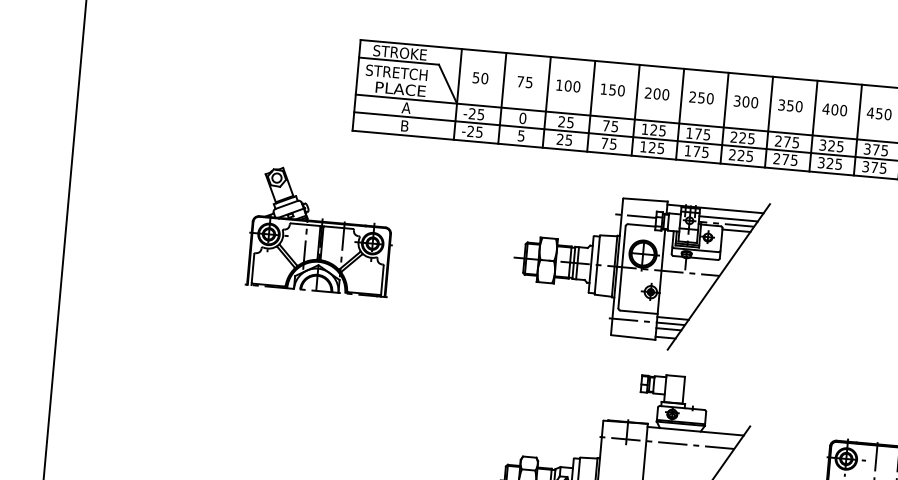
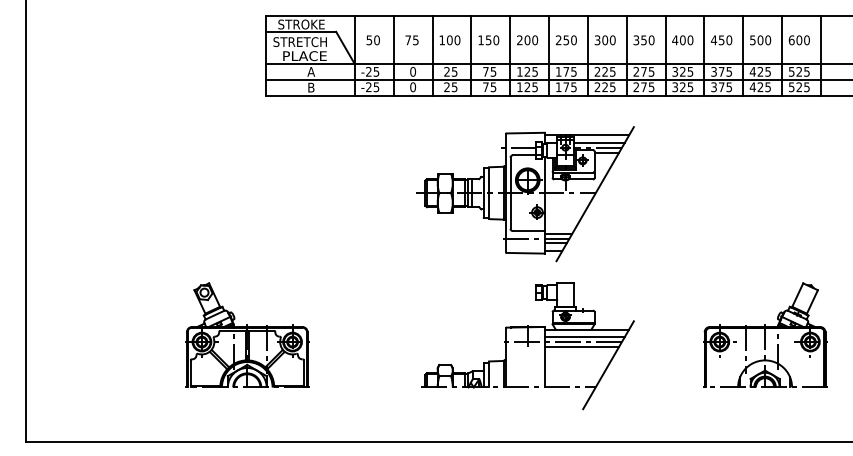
text: (521, 136) -> (413, 87), 5 -> 0
part: (321, 230) -> (247, 334), moved
line: (691, 439) -> (584, 337), added
line: (688, 450) -> (582, 346), added

